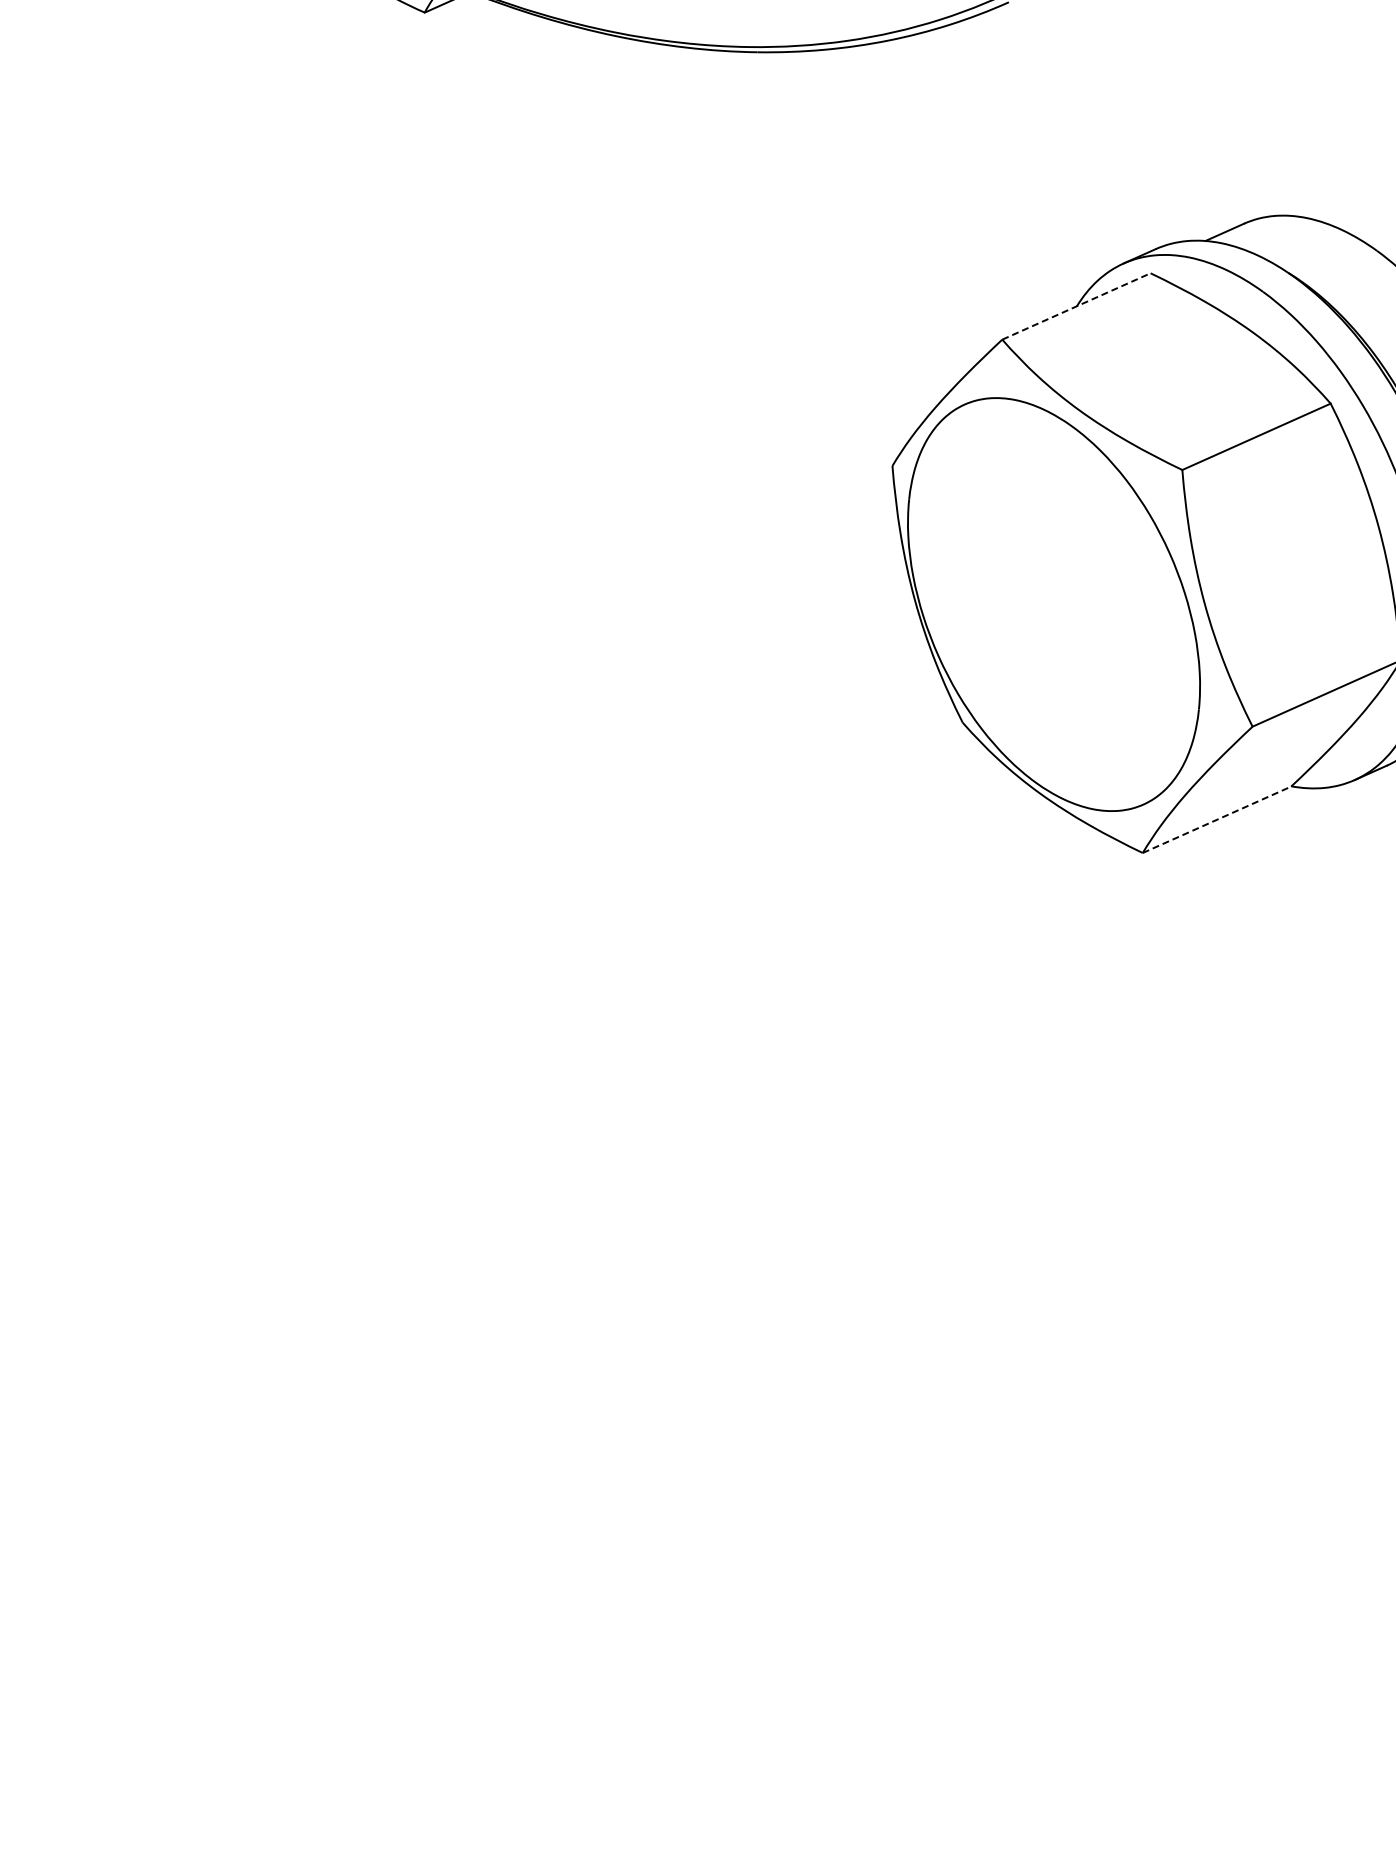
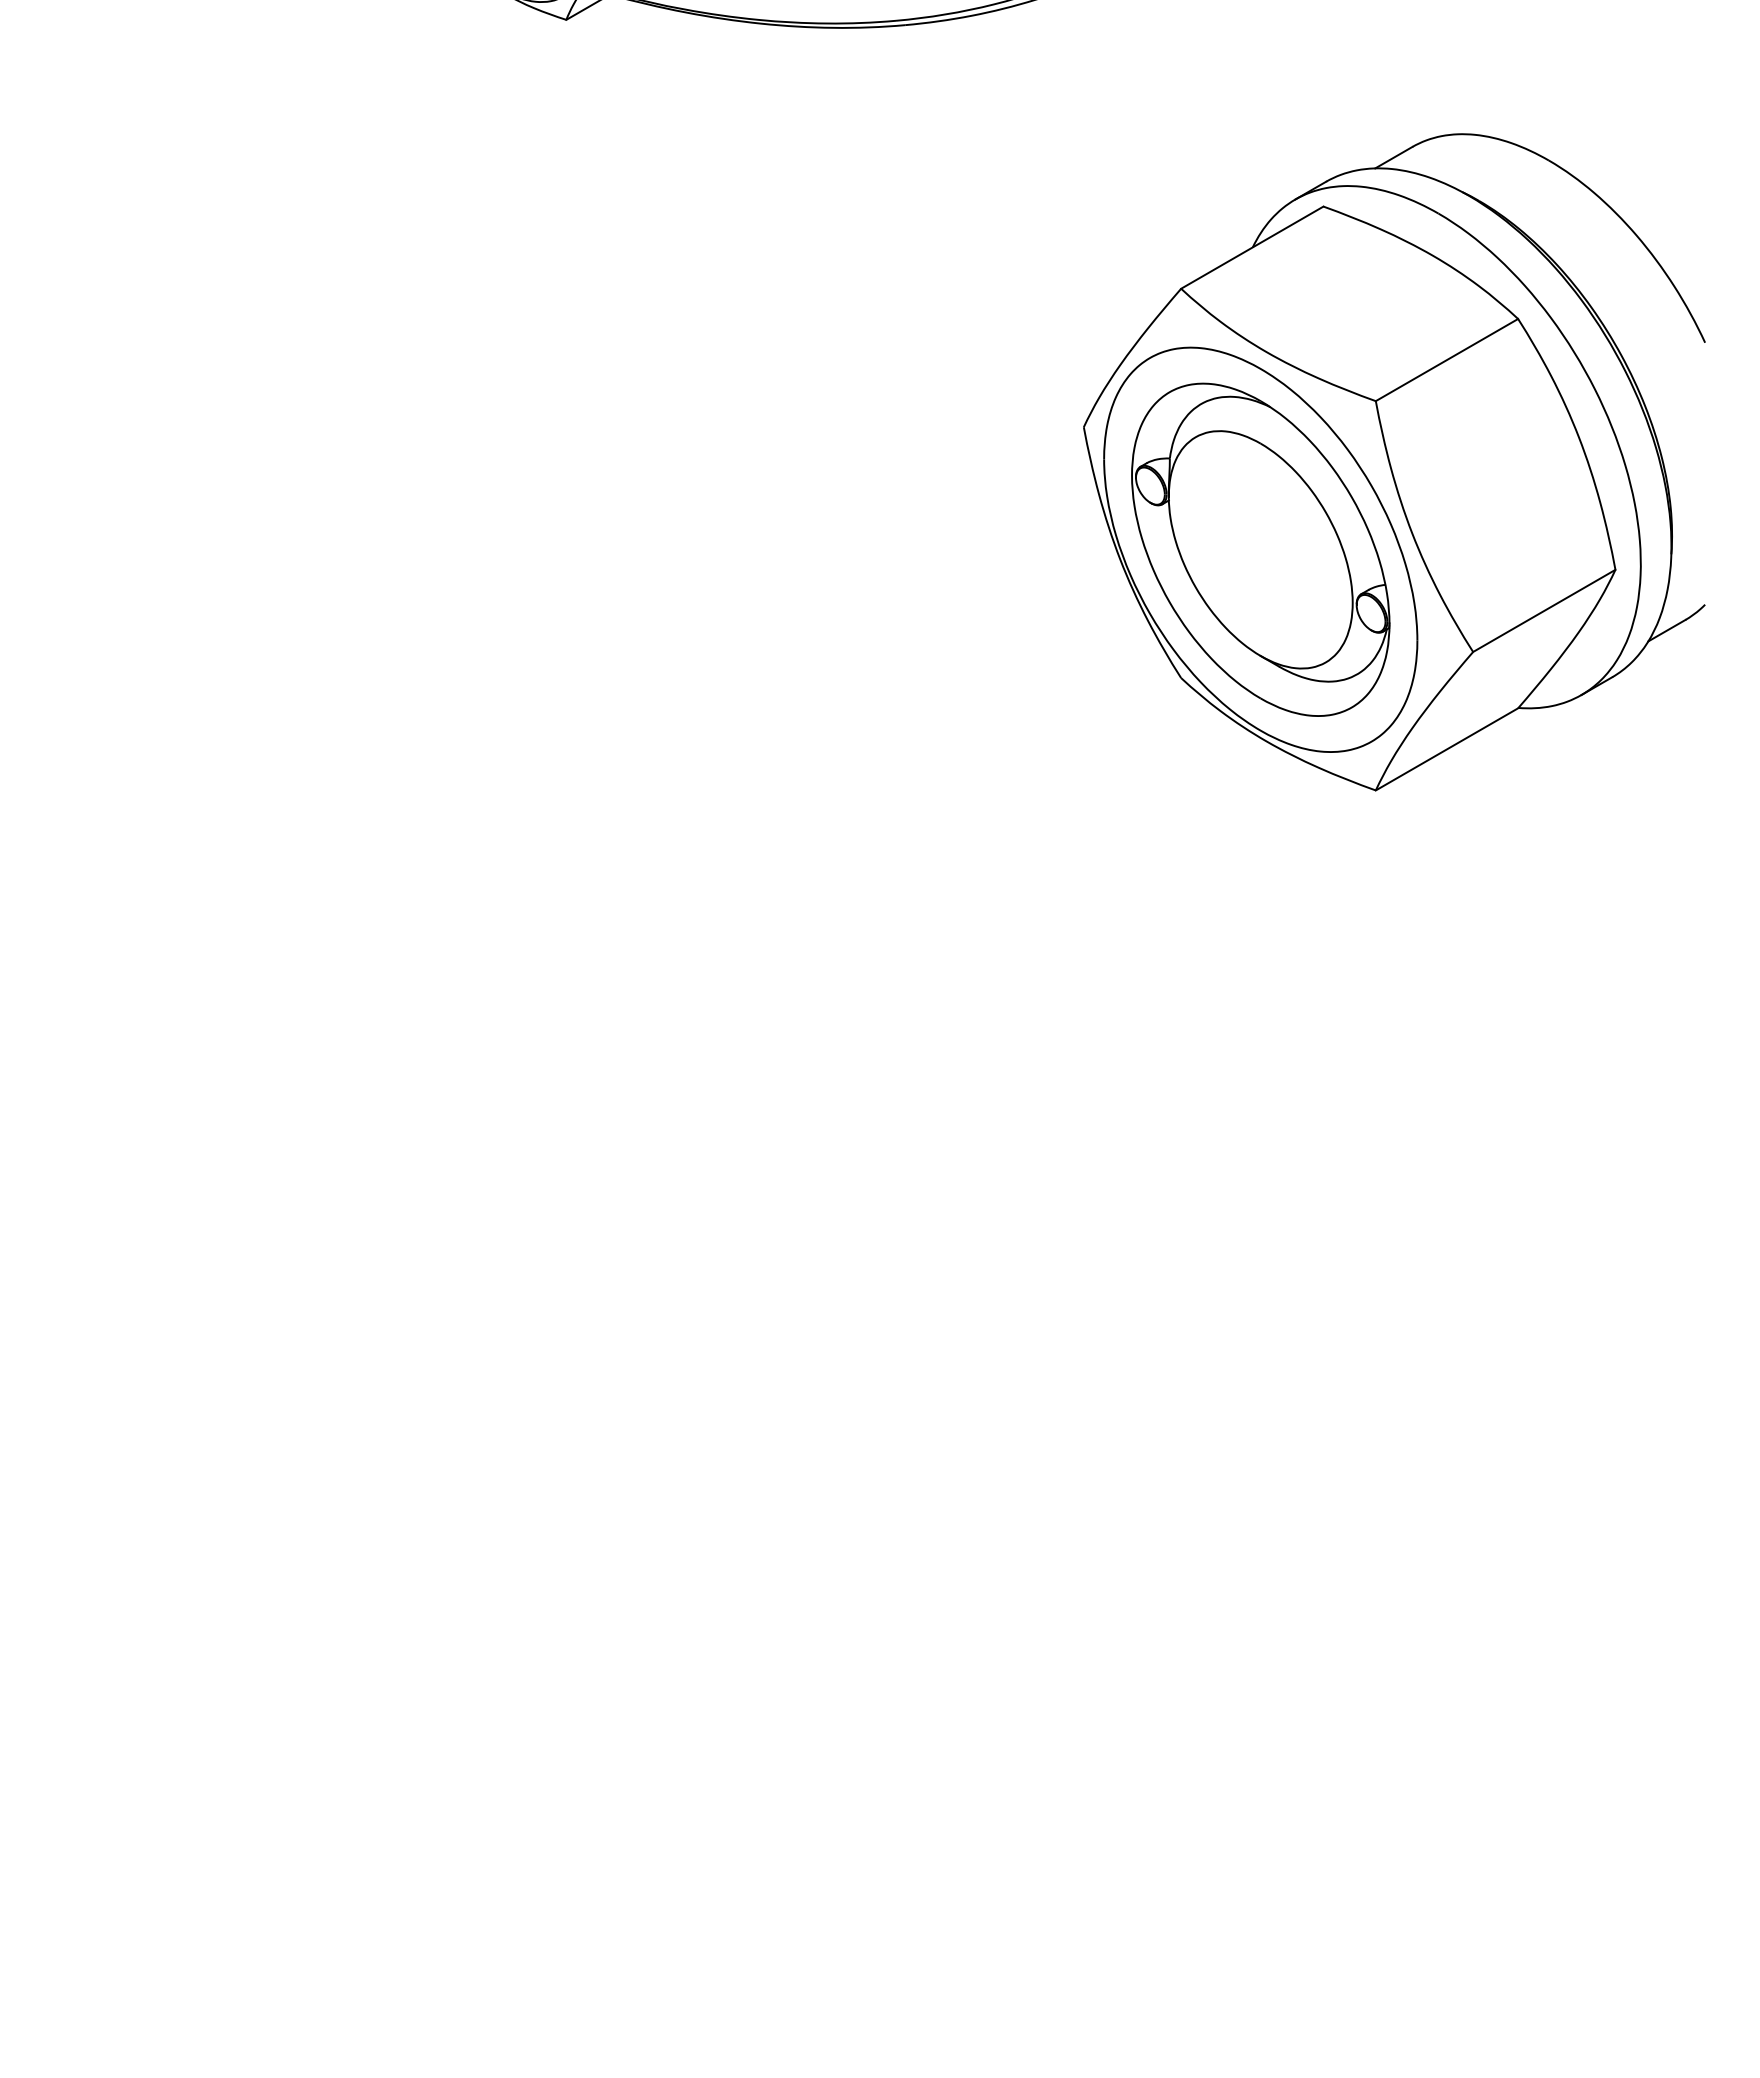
line: (1076, 306) -> (1252, 247), dashed -> solid
part: (1053, 604) -> (1260, 549), added
line: (1217, 819) -> (1447, 749), dashed -> solid

